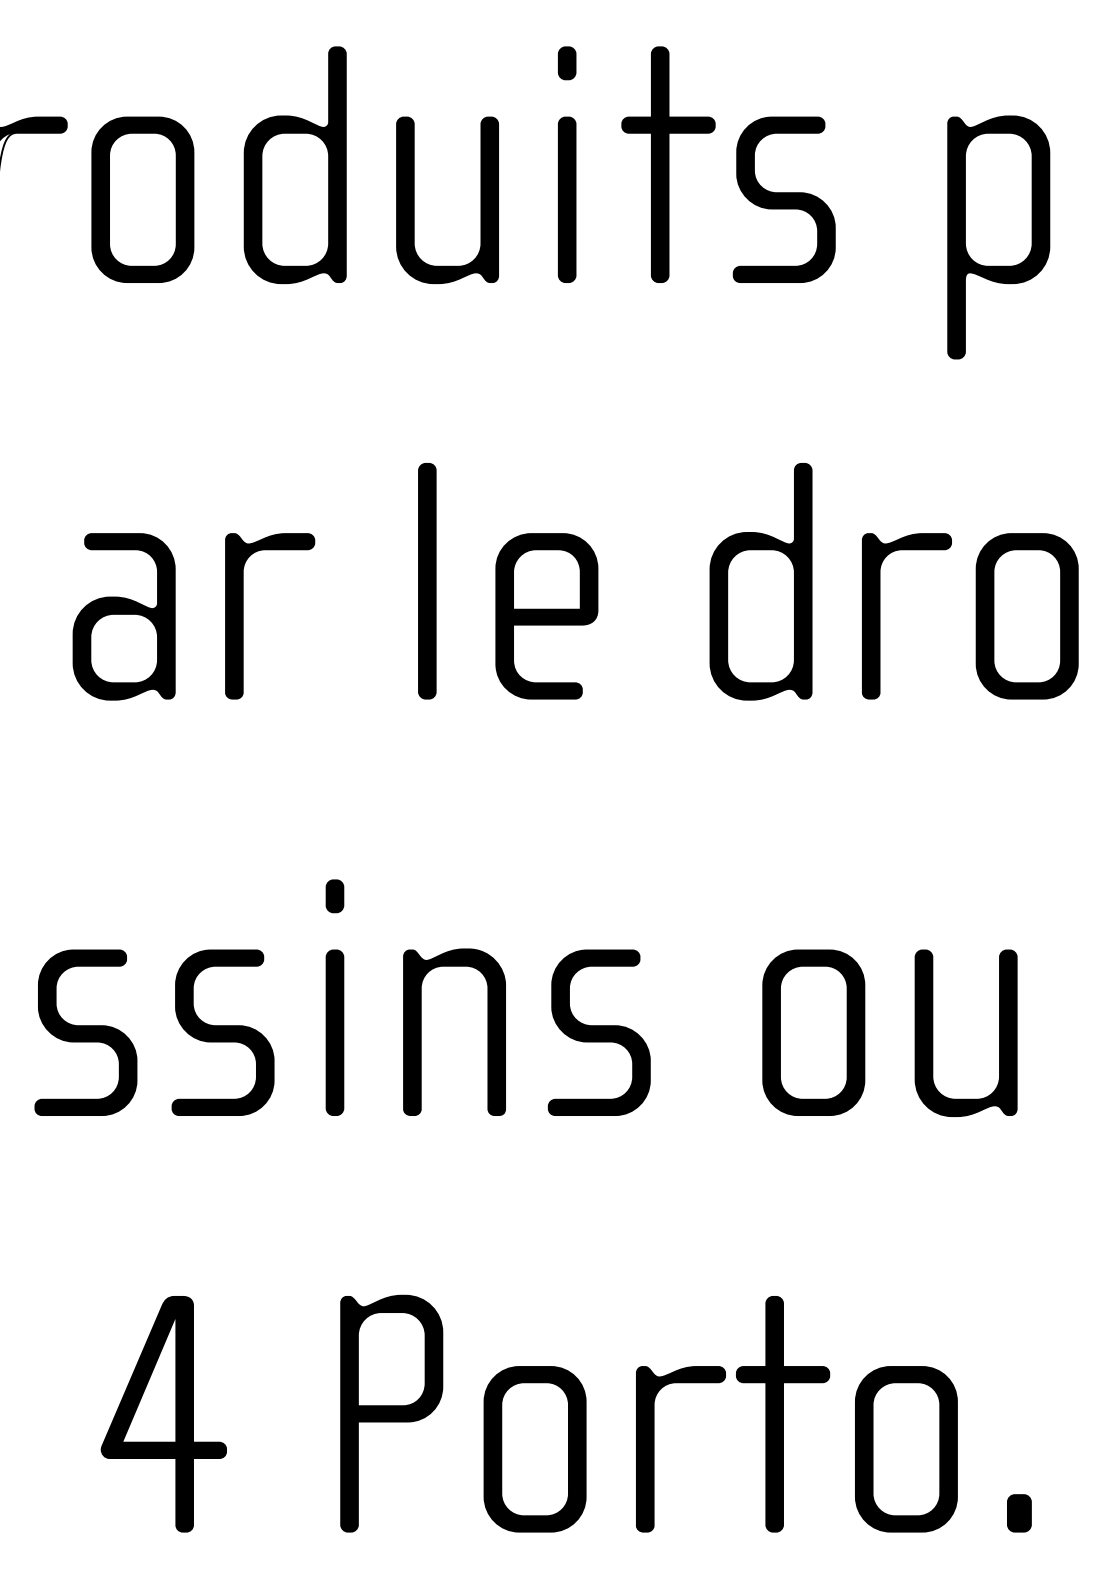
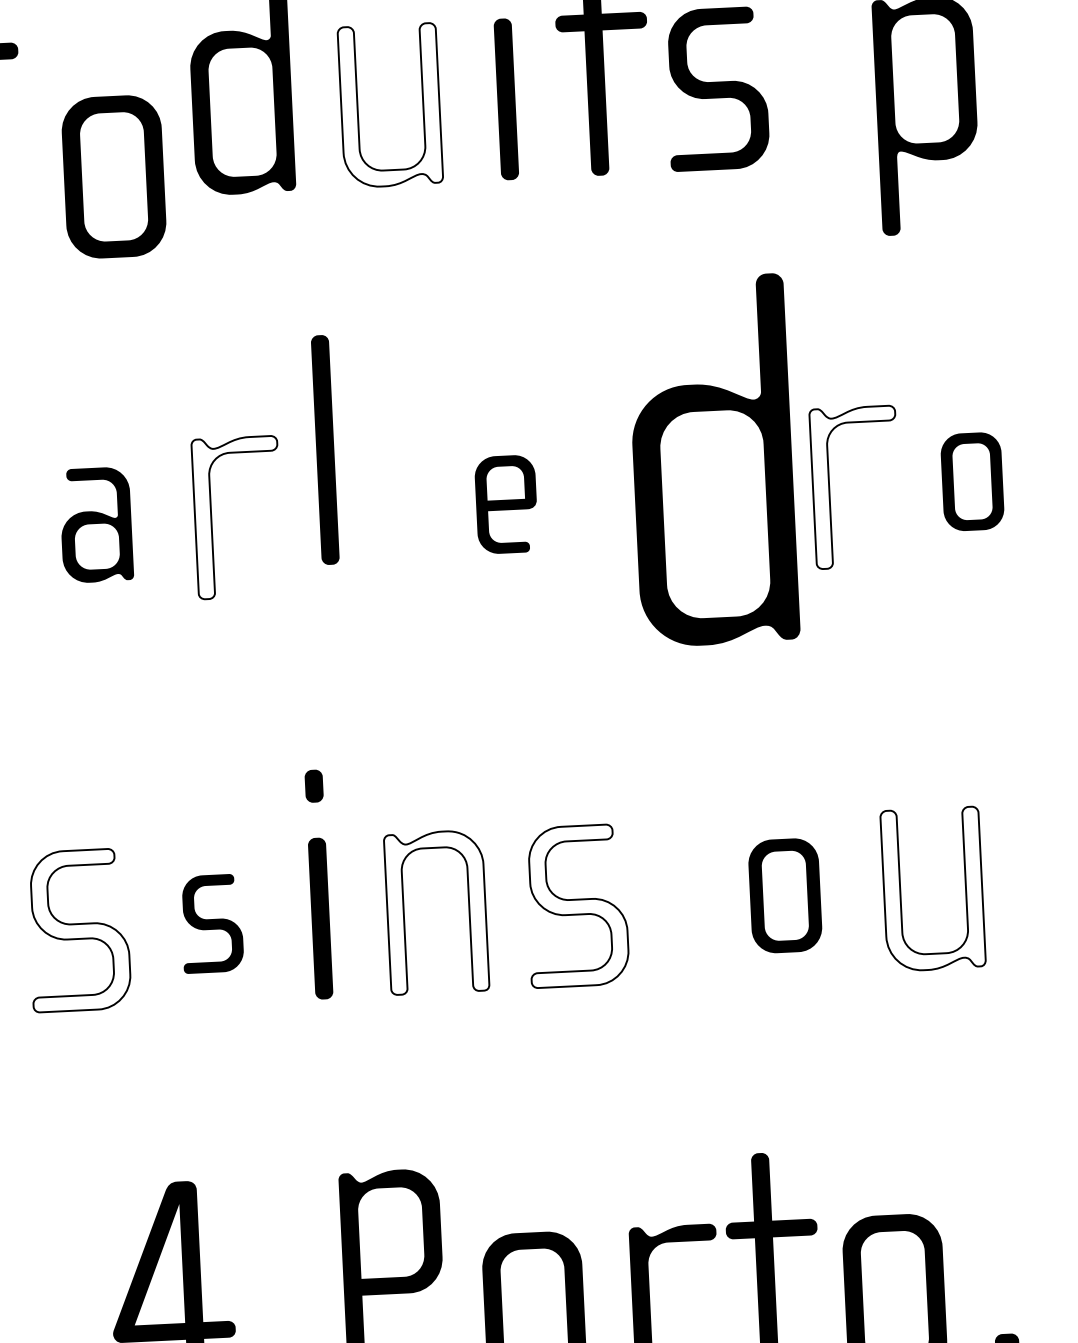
part: (142, 199) -> (113, 176), moved
fill: (447, 200) -> (390, 105), removed
part: (427, 581) -> (325, 450), moved
part: (760, 581) -> (712, 460), size x1.6
part: (123, 616) -> (95, 524), size x0.7
fill: (270, 616) -> (238, 517), removed
part: (546, 616) -> (506, 504), size x0.6
fill: (906, 616) -> (855, 487), removed
part: (1026, 616) -> (971, 481), size x0.6
fill: (85, 1032) -> (78, 930), removed
part: (222, 1032) -> (211, 923), size x0.6
fill: (454, 1032) -> (436, 912), removed
fill: (598, 1032) -> (576, 905), removed
part: (813, 1032) -> (784, 895), size x0.7
fill: (965, 1033) -> (932, 889), removed

